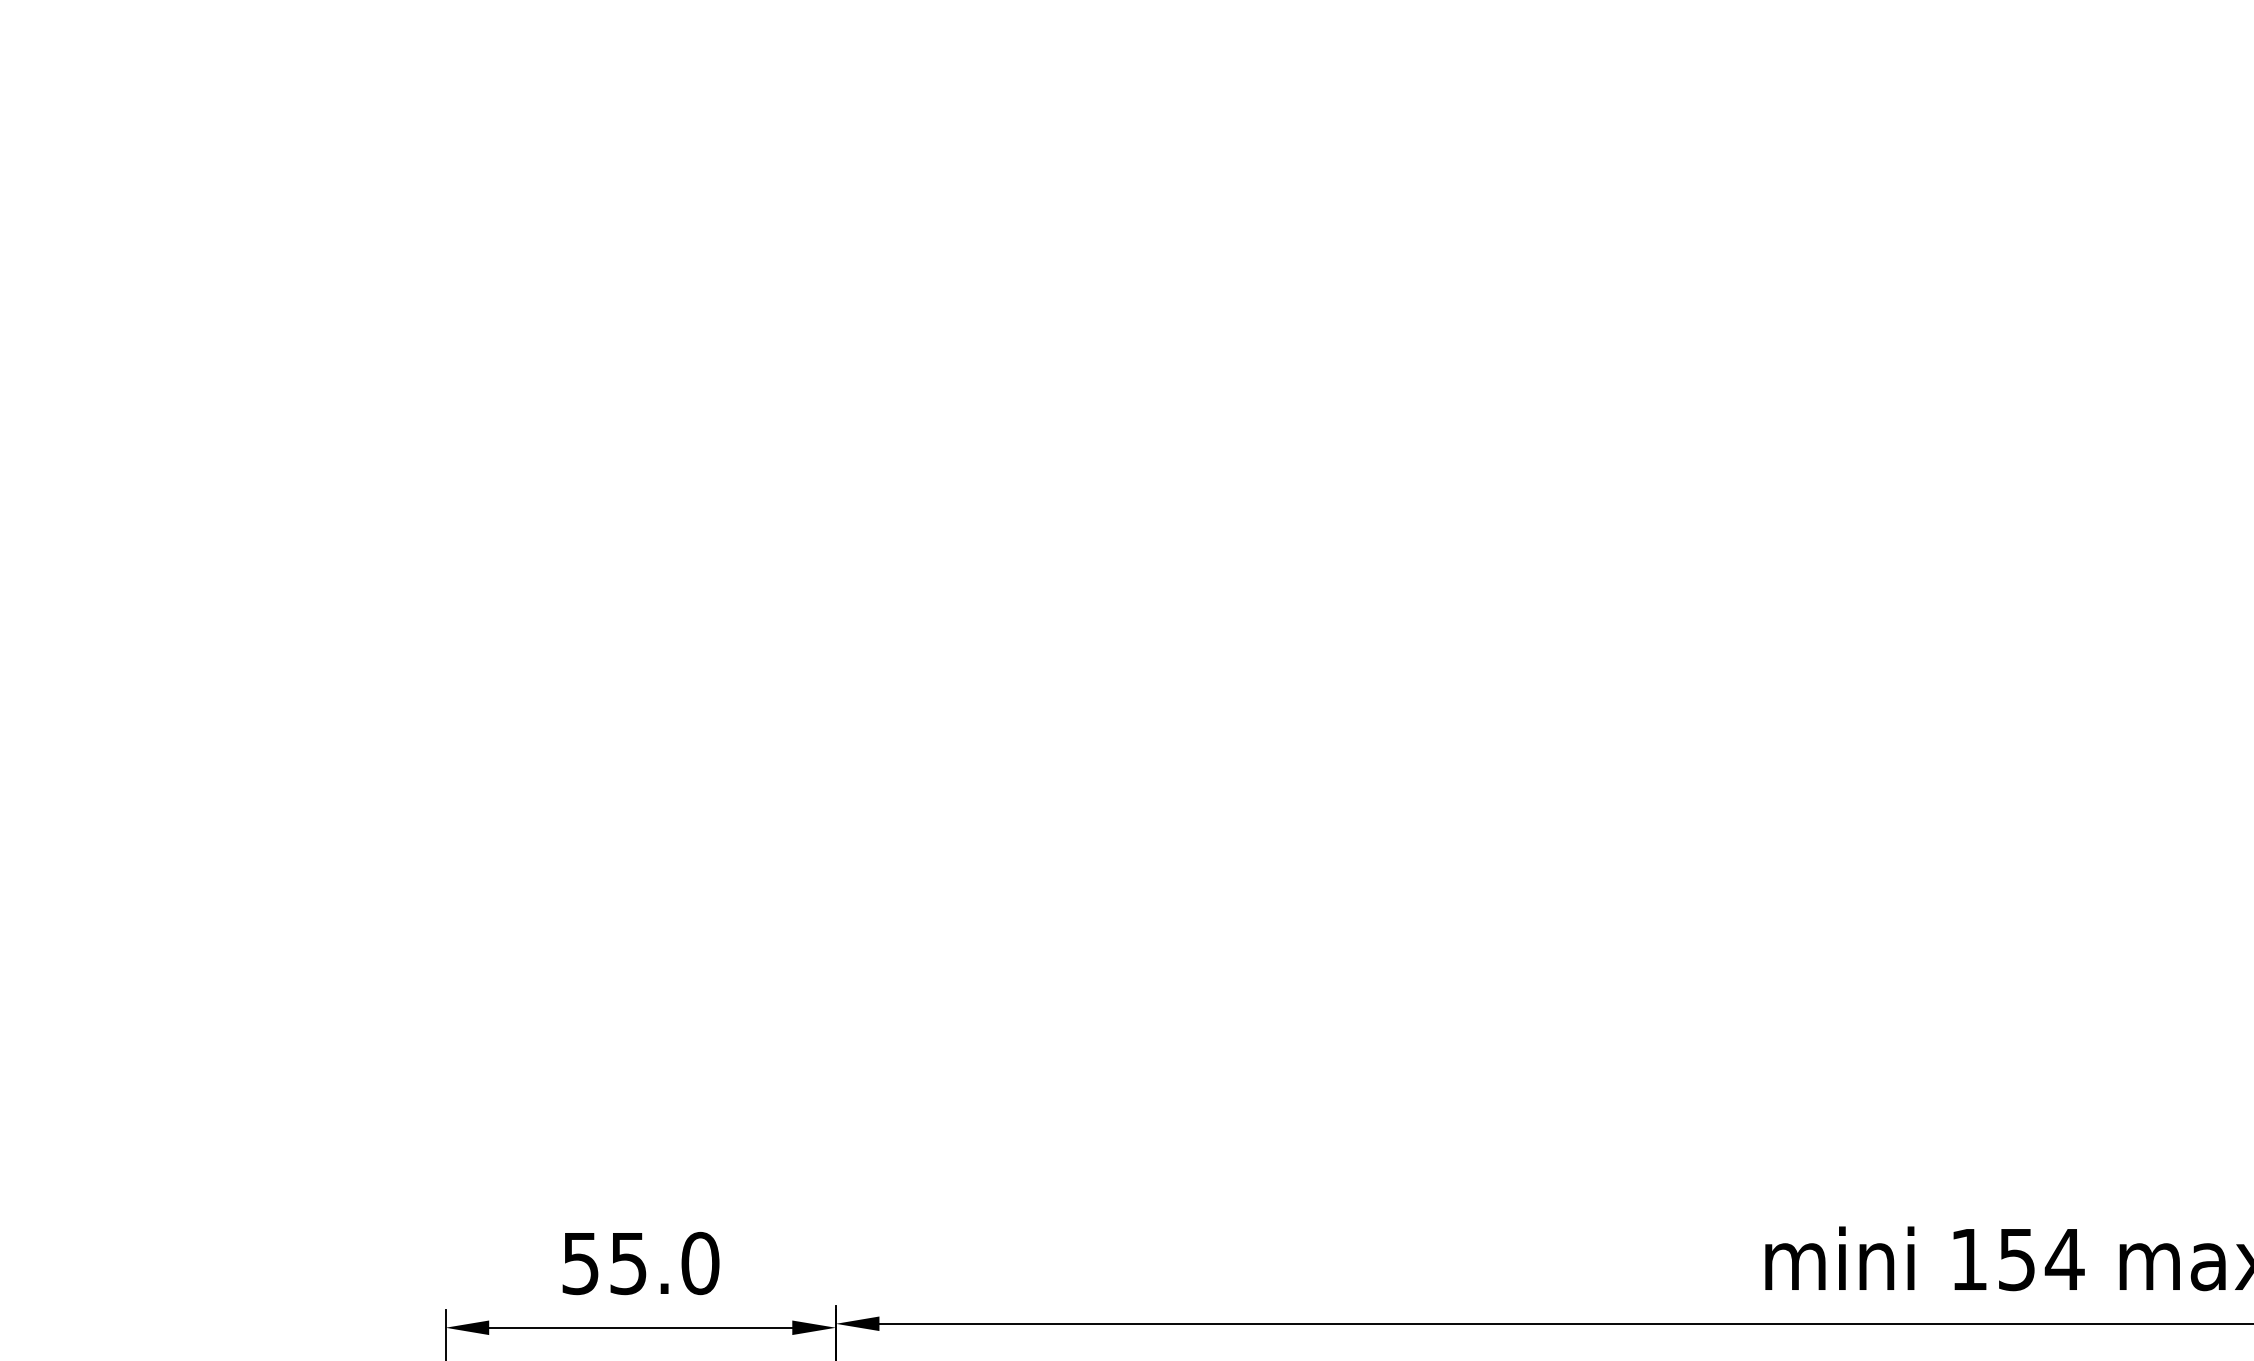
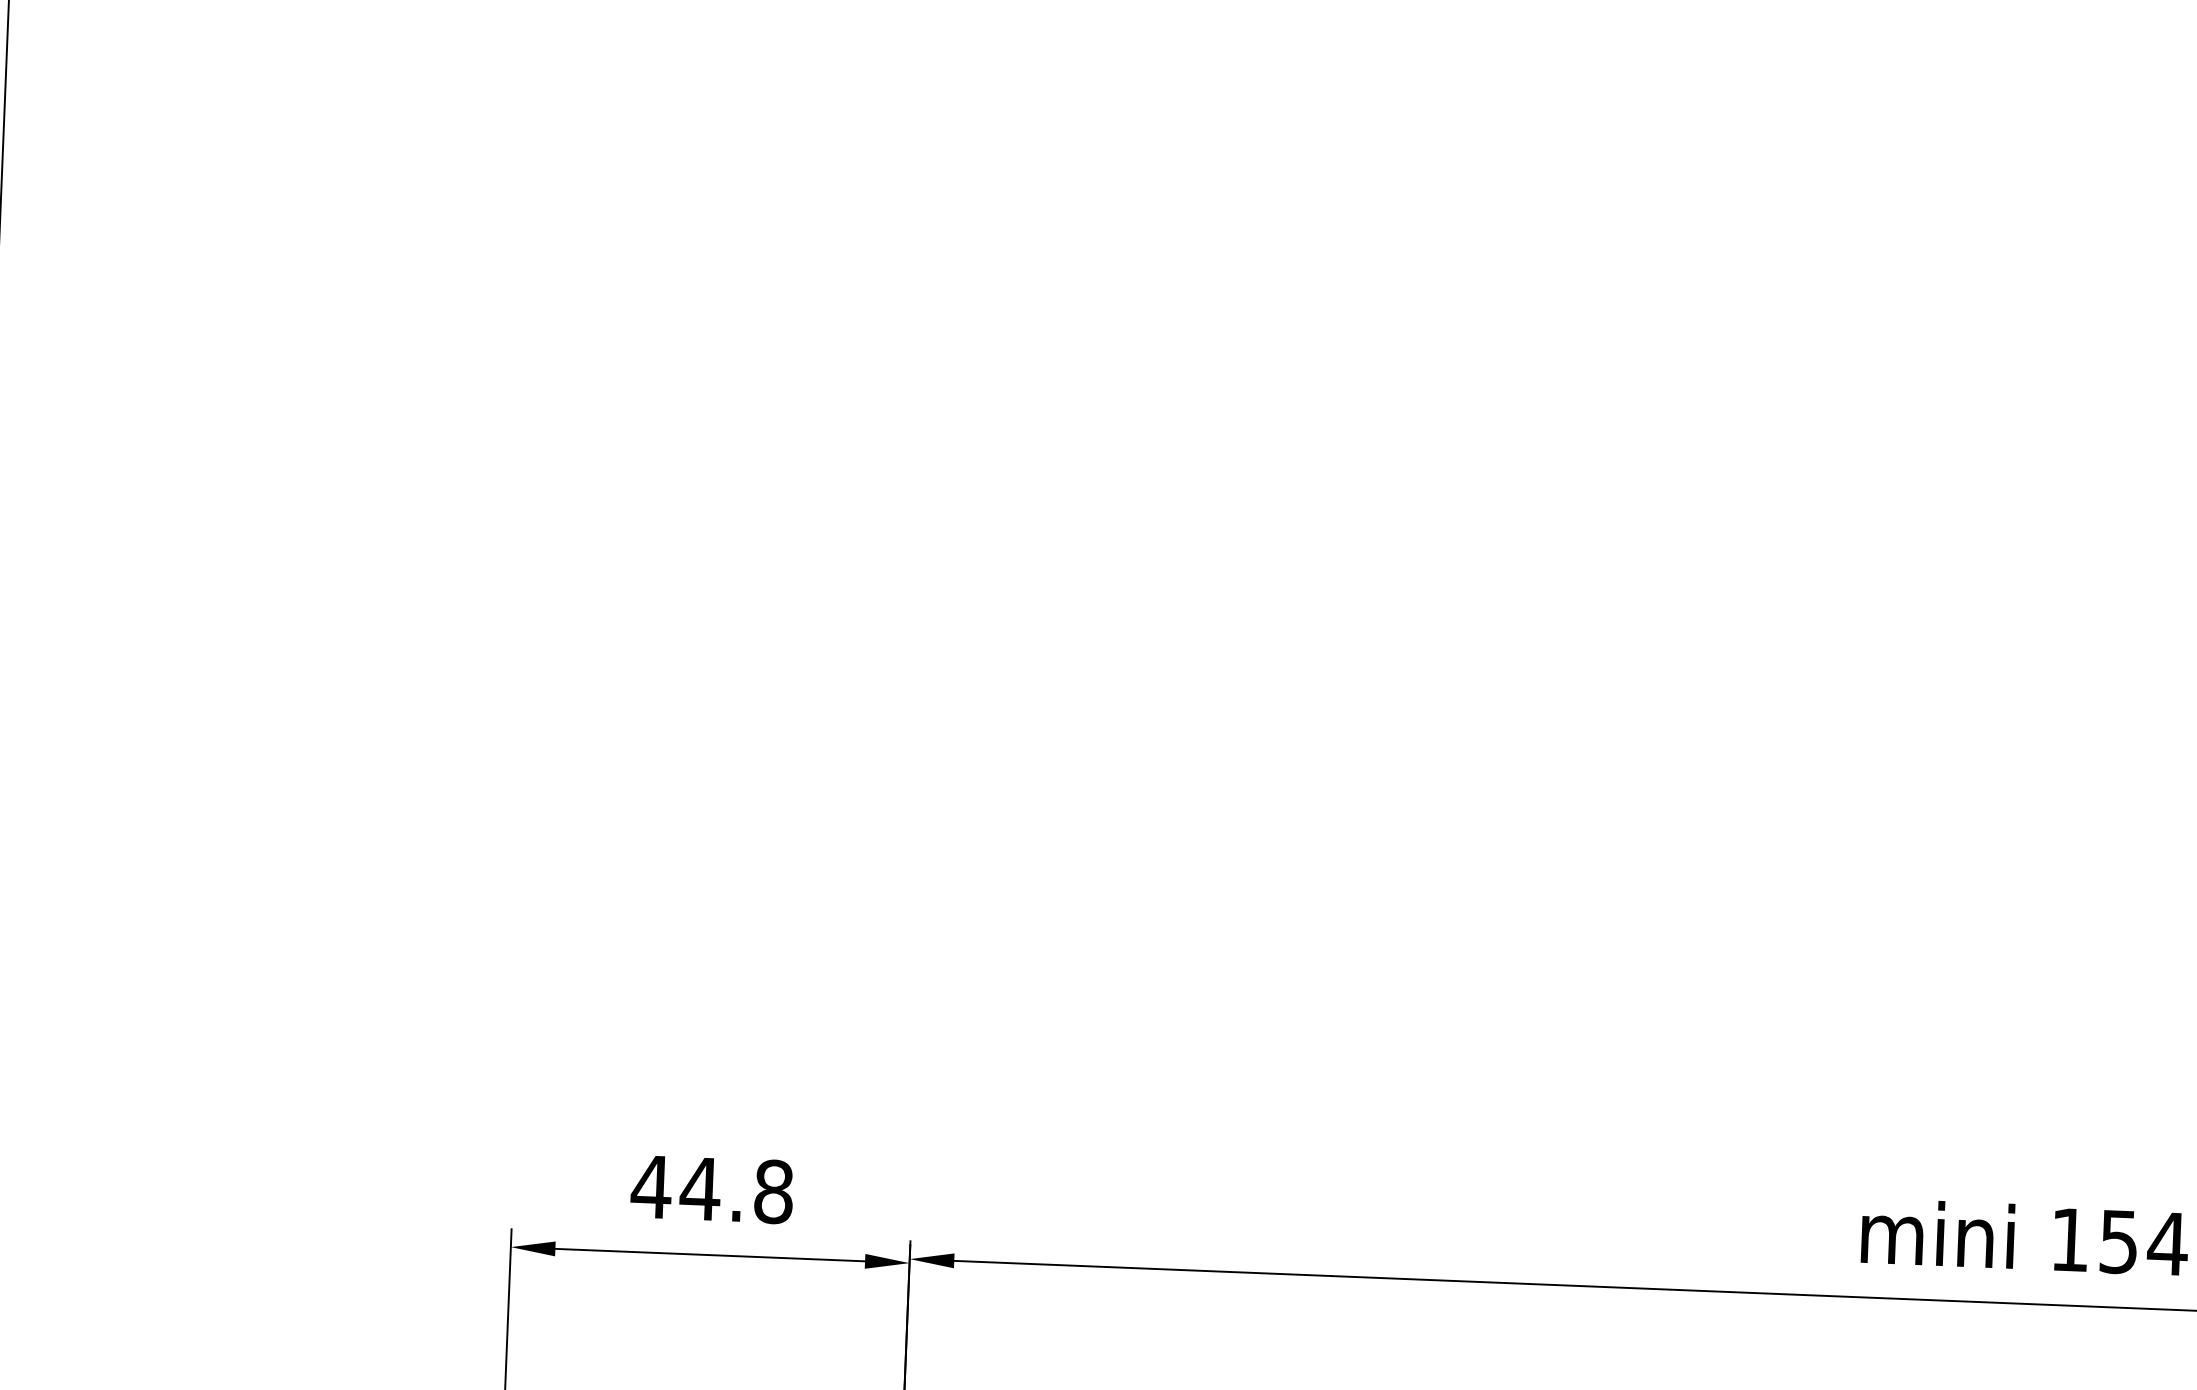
text: (639, 1263) -> (711, 1189), 55.0 -> 44.8

